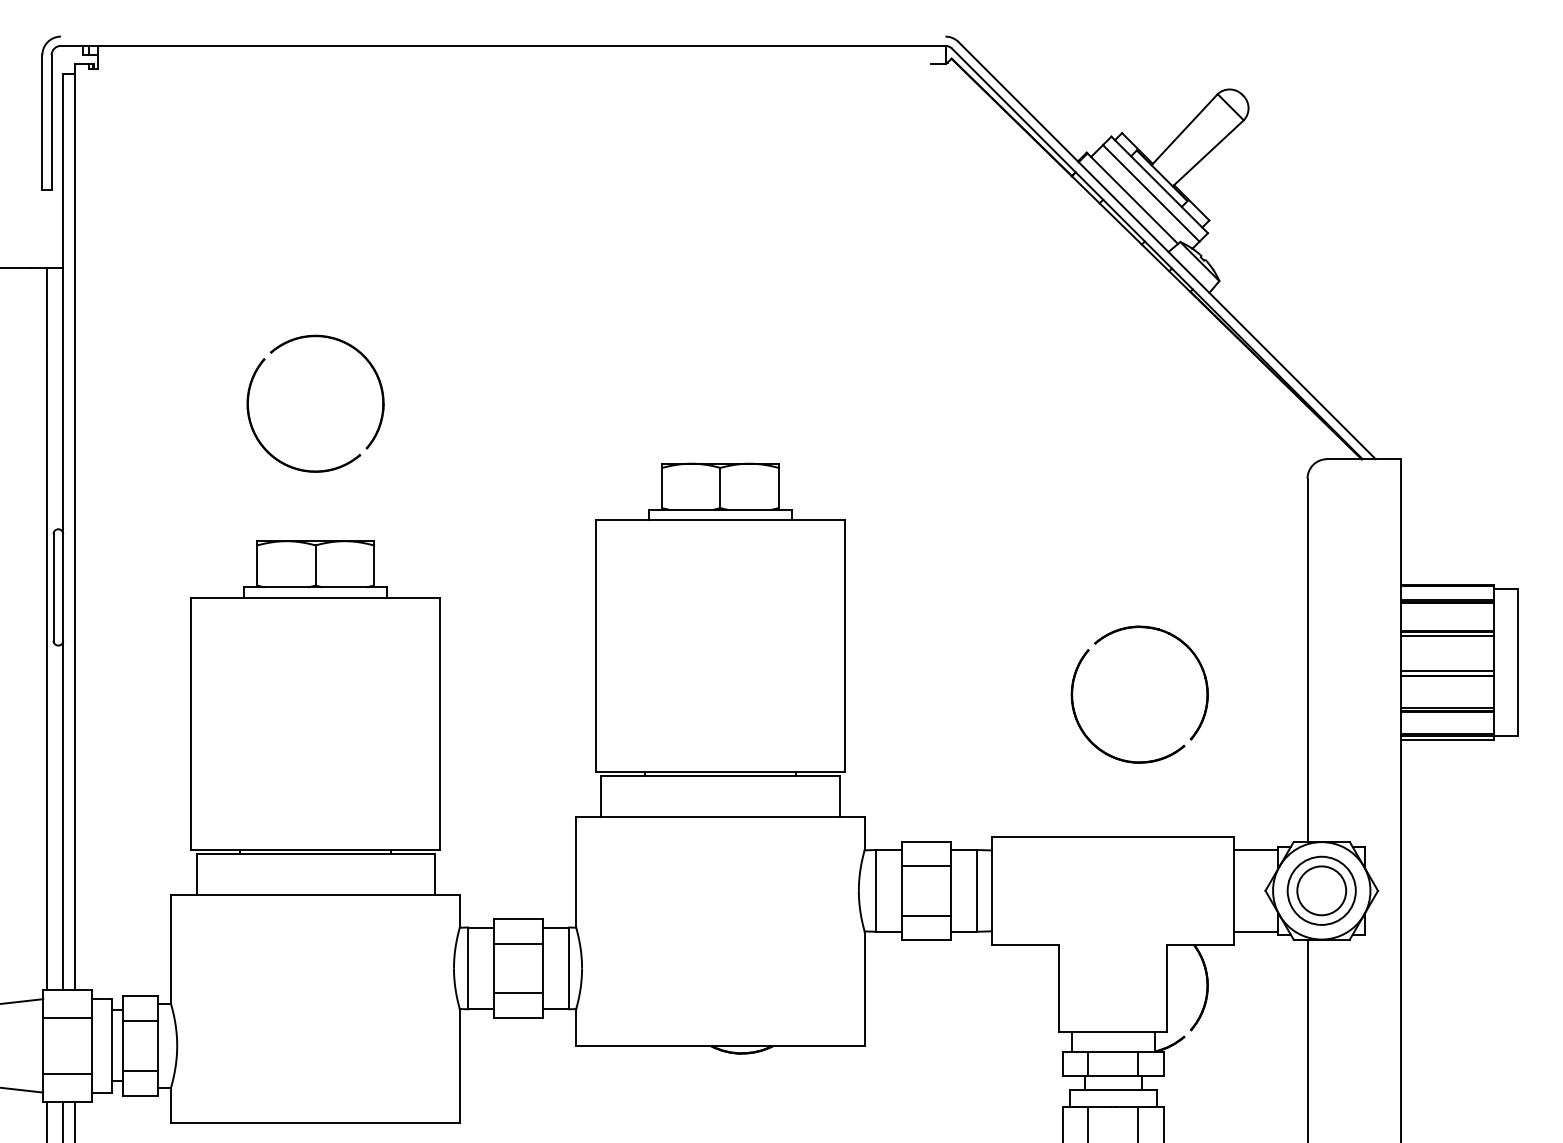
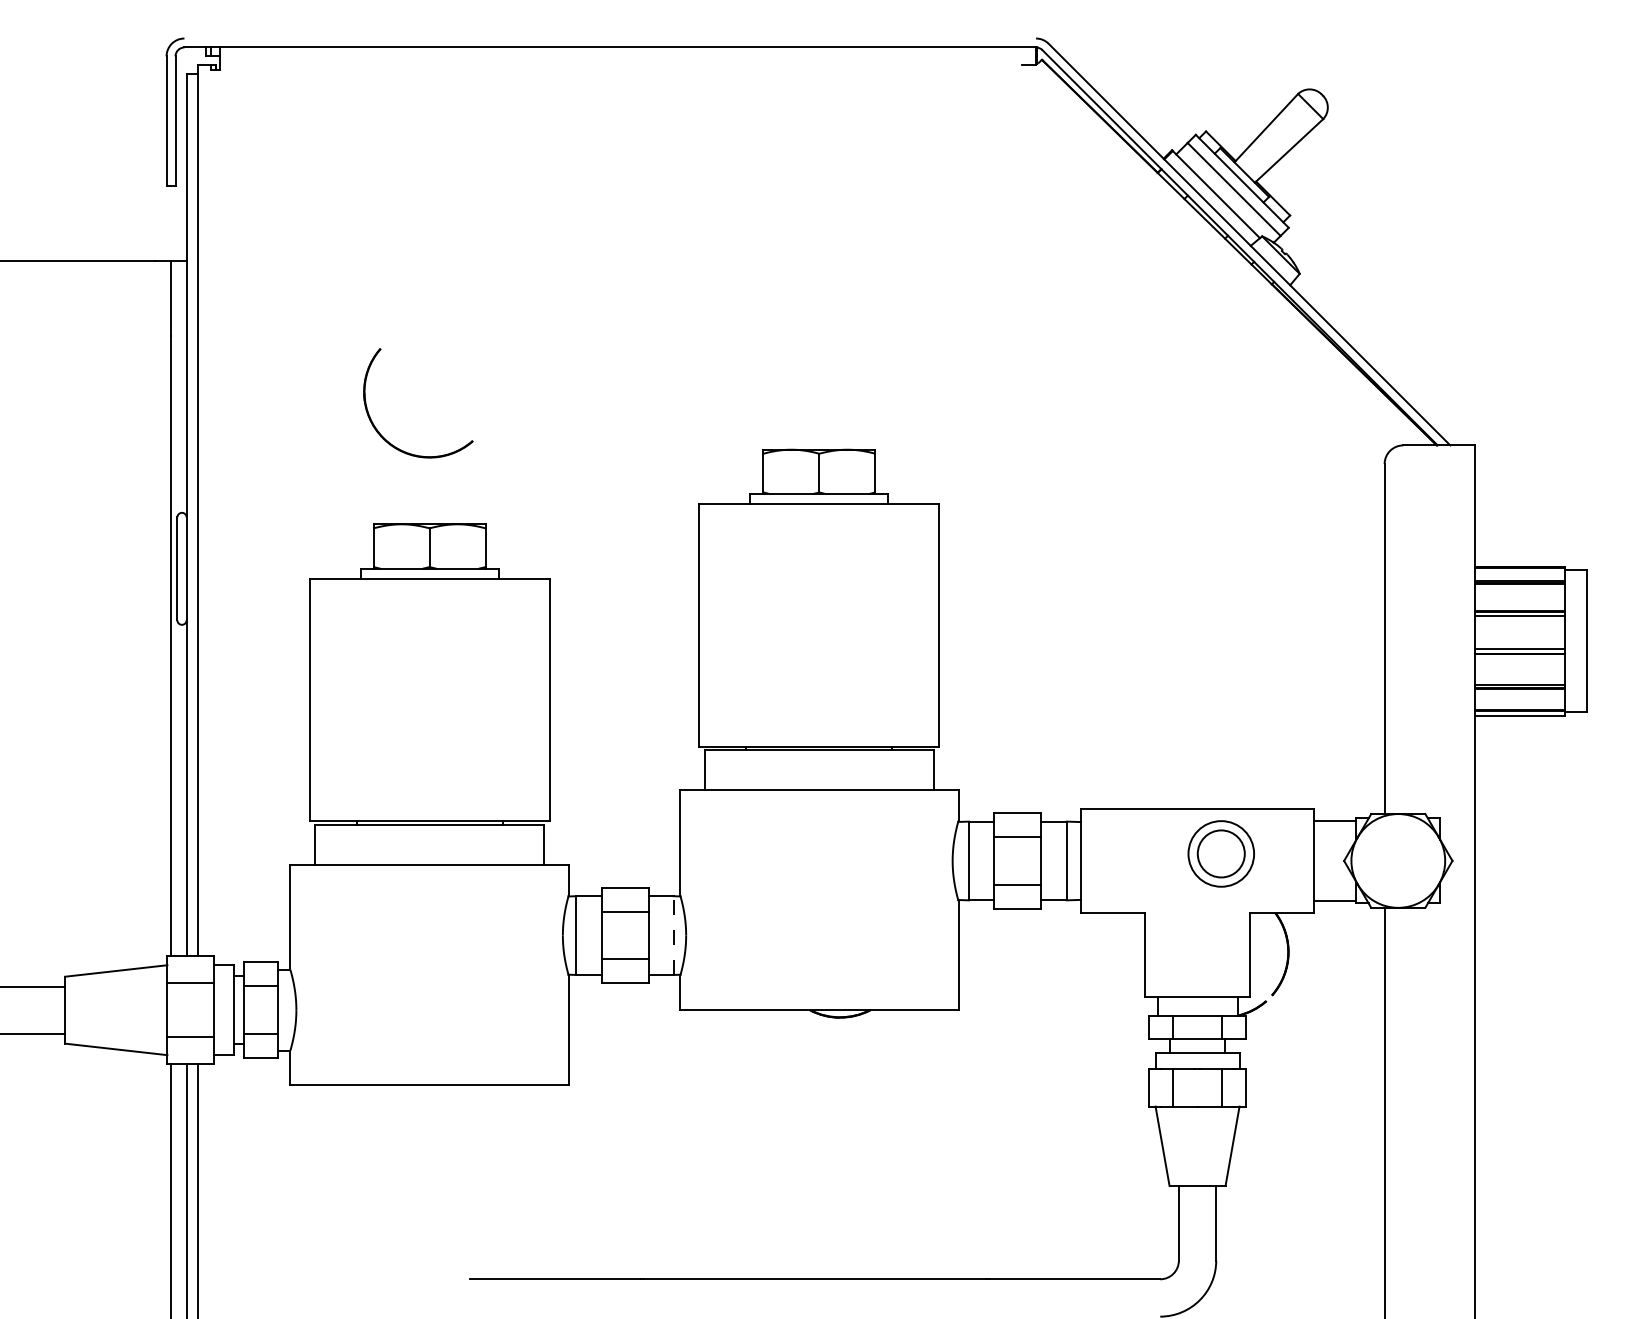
part: (362, 356) -> (474, 346), removed
part: (1103, 639) -> (1188, 618), removed
part: (1320, 890) -> (1220, 853), moved
line: (568, 968) -> (673, 935), solid -> dashed

